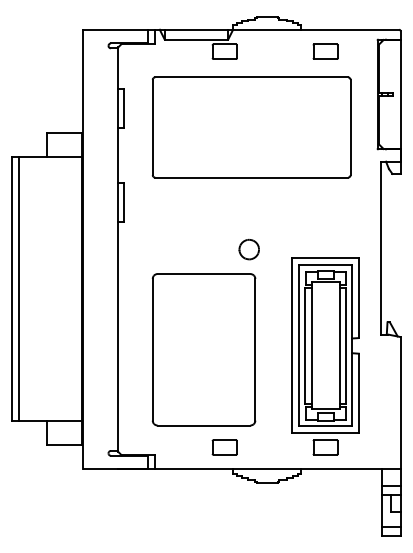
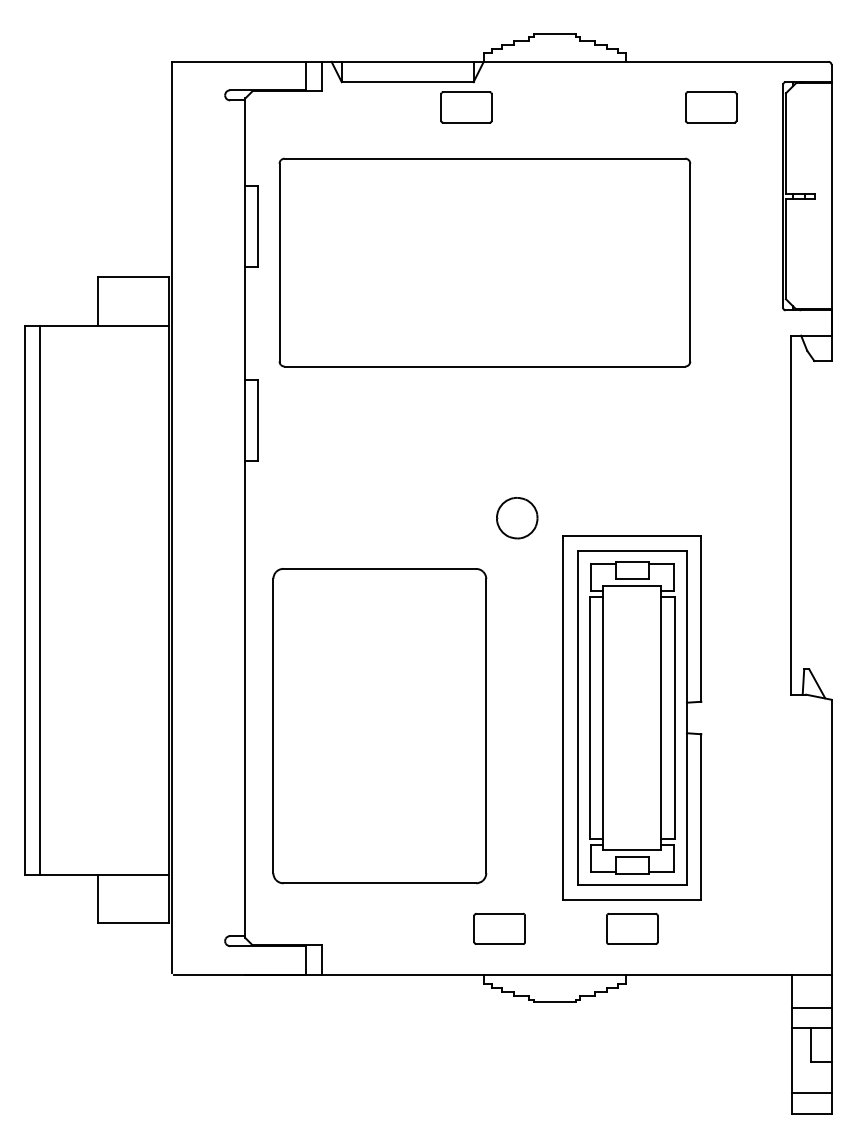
part: (325, 51) -> (710, 106), moved
part: (251, 127) -> (484, 262), moved
part: (203, 349) -> (378, 725), moved
part: (325, 356) -> (631, 740), moved
part: (224, 447) -> (499, 928), moved

